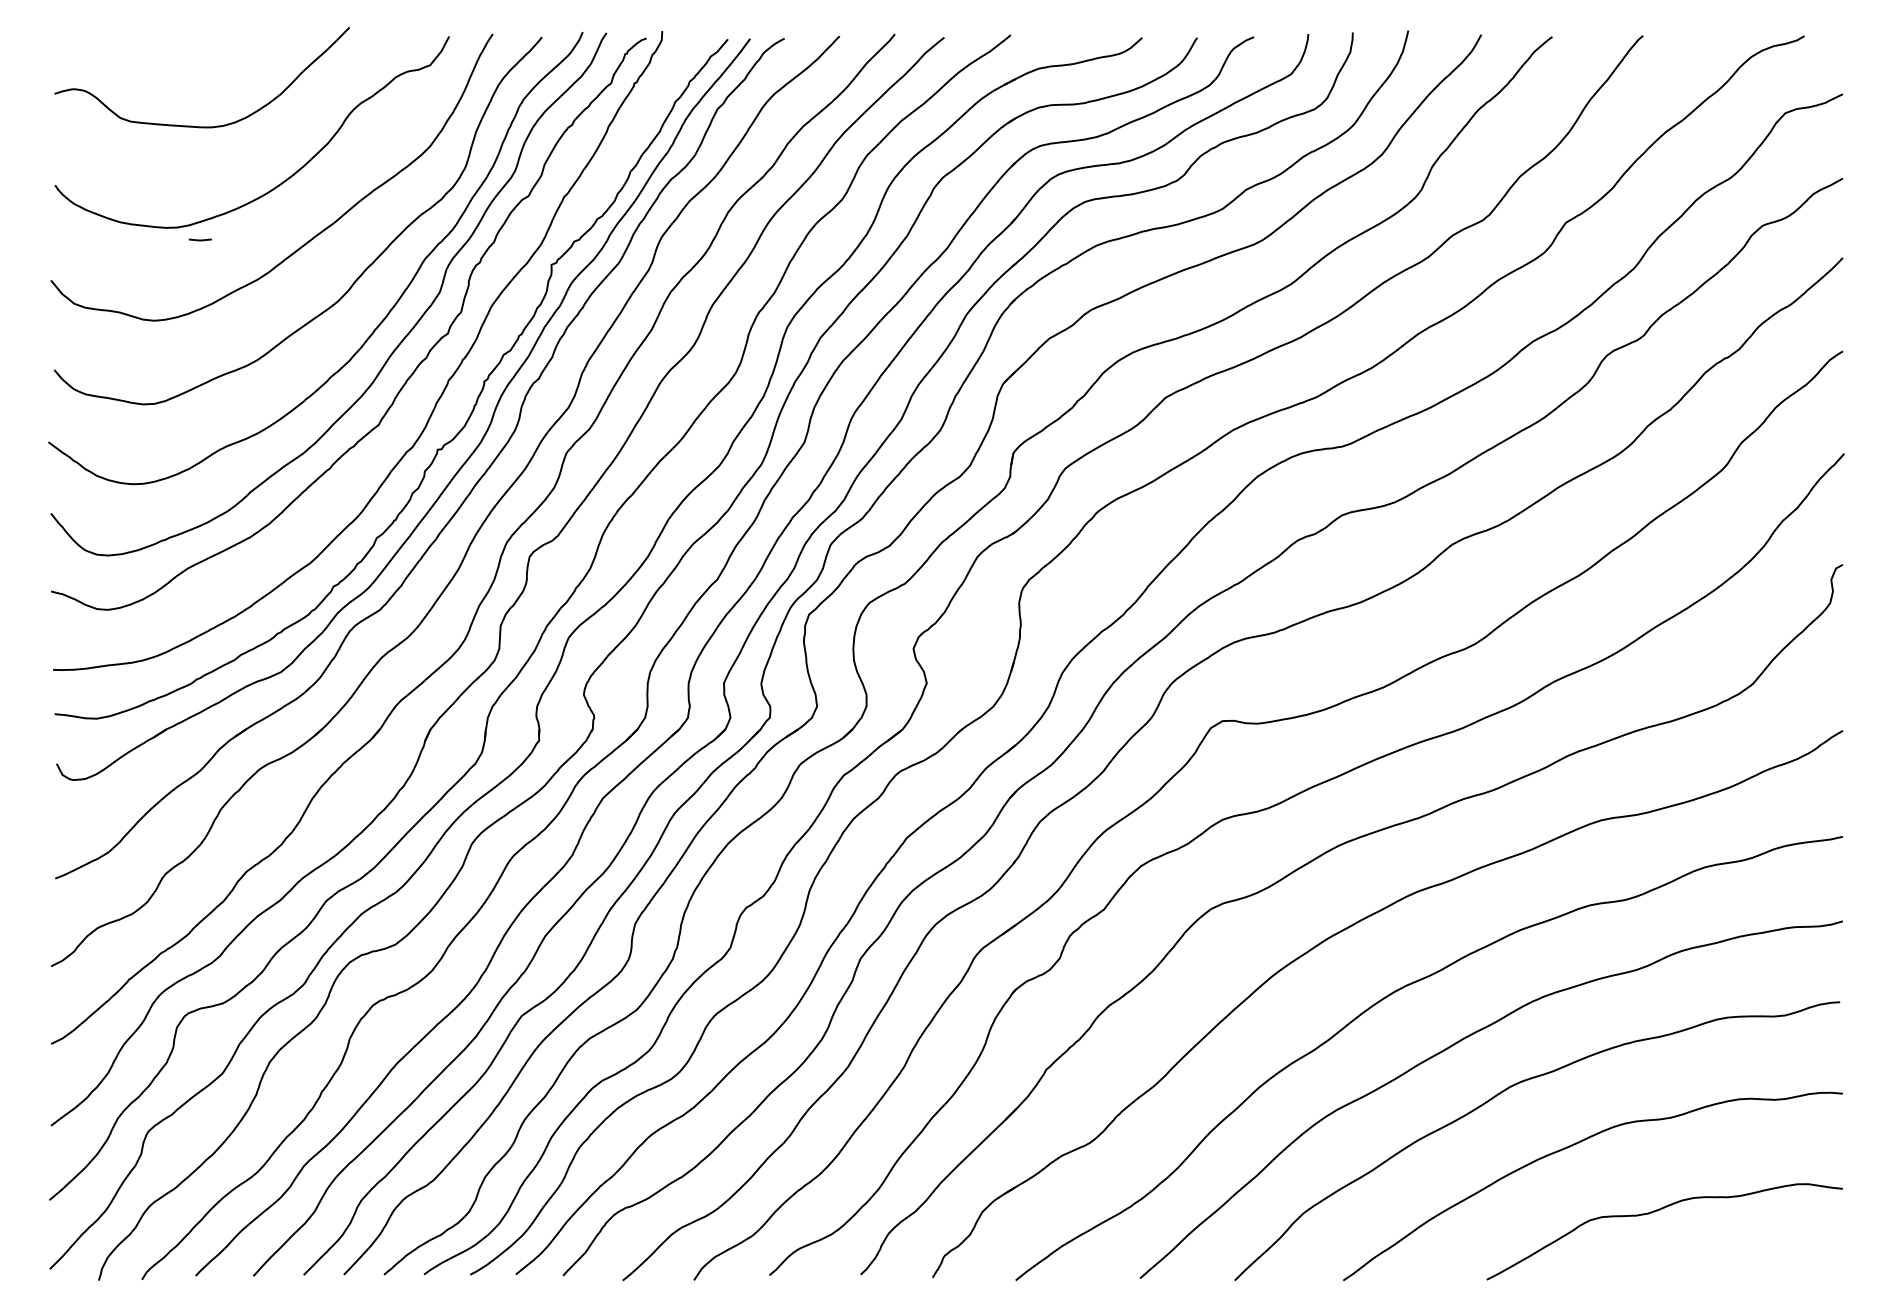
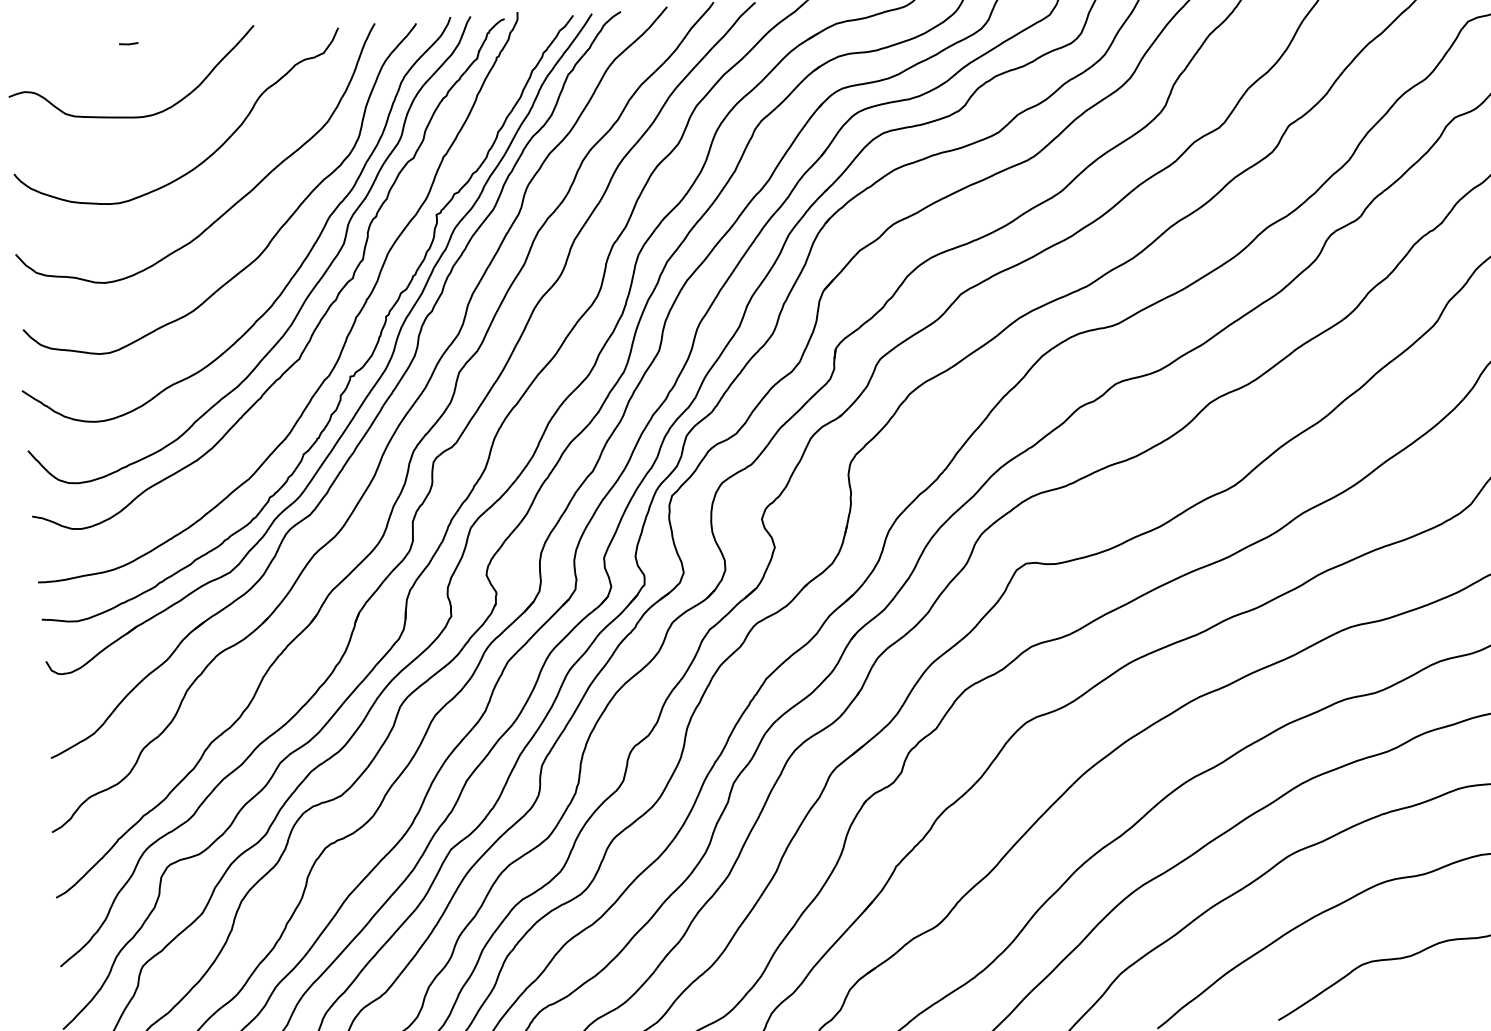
line: (199, 239) -> (128, 43), moved

